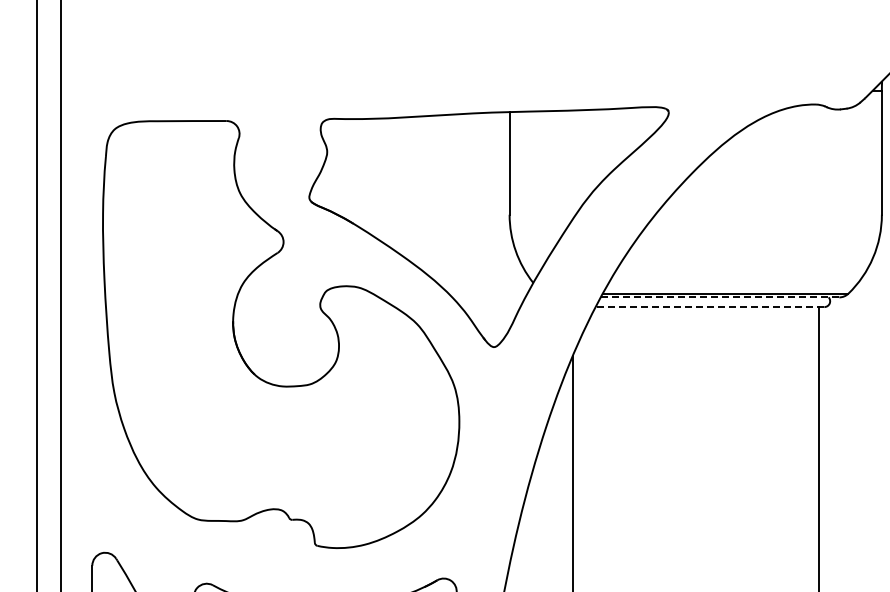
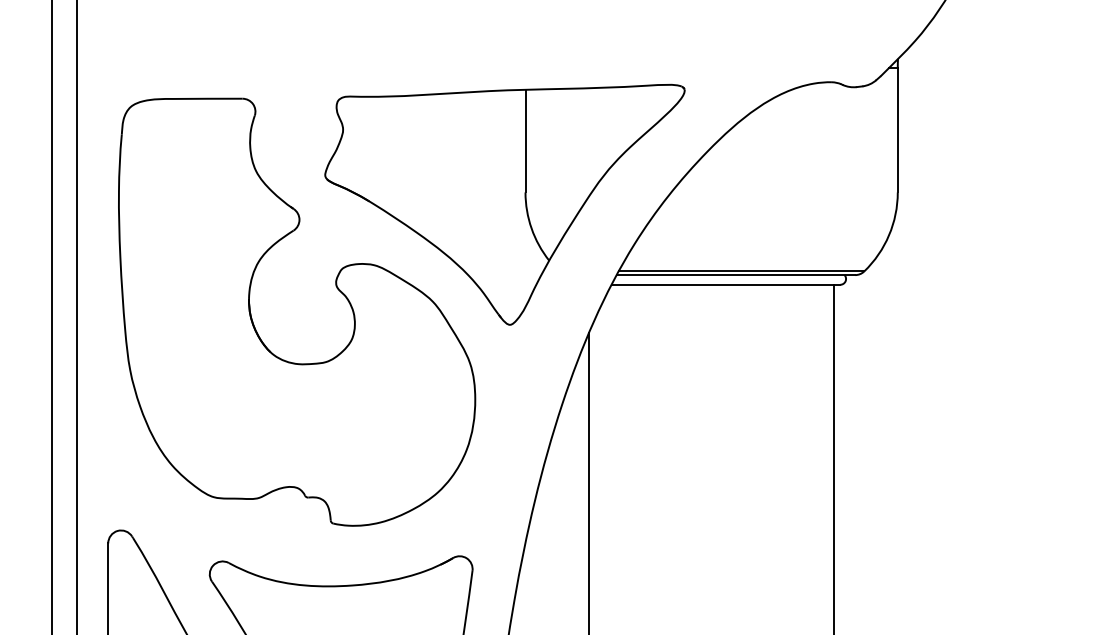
line: (720, 297) -> (736, 275), dashed -> solid
line: (709, 306) -> (725, 284), dashed -> solid

